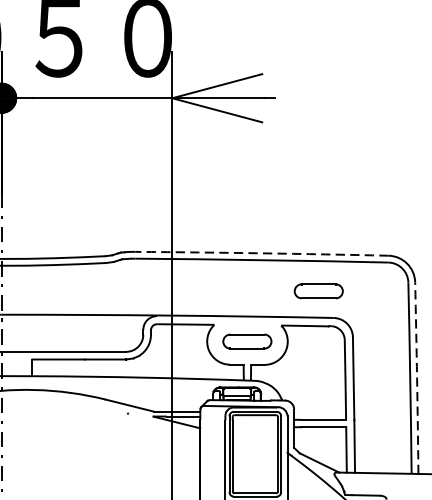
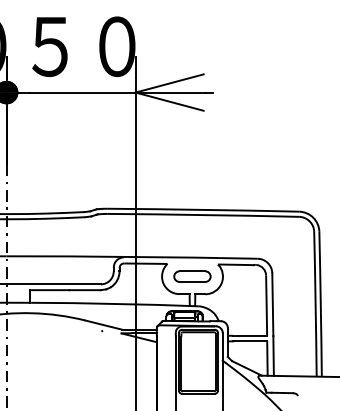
arc: (261, 252) -> (203, 209), dashed -> solid
part: (318, 291) -> (246, 238), removed
arc: (416, 378) -> (320, 304), dashed -> solid

